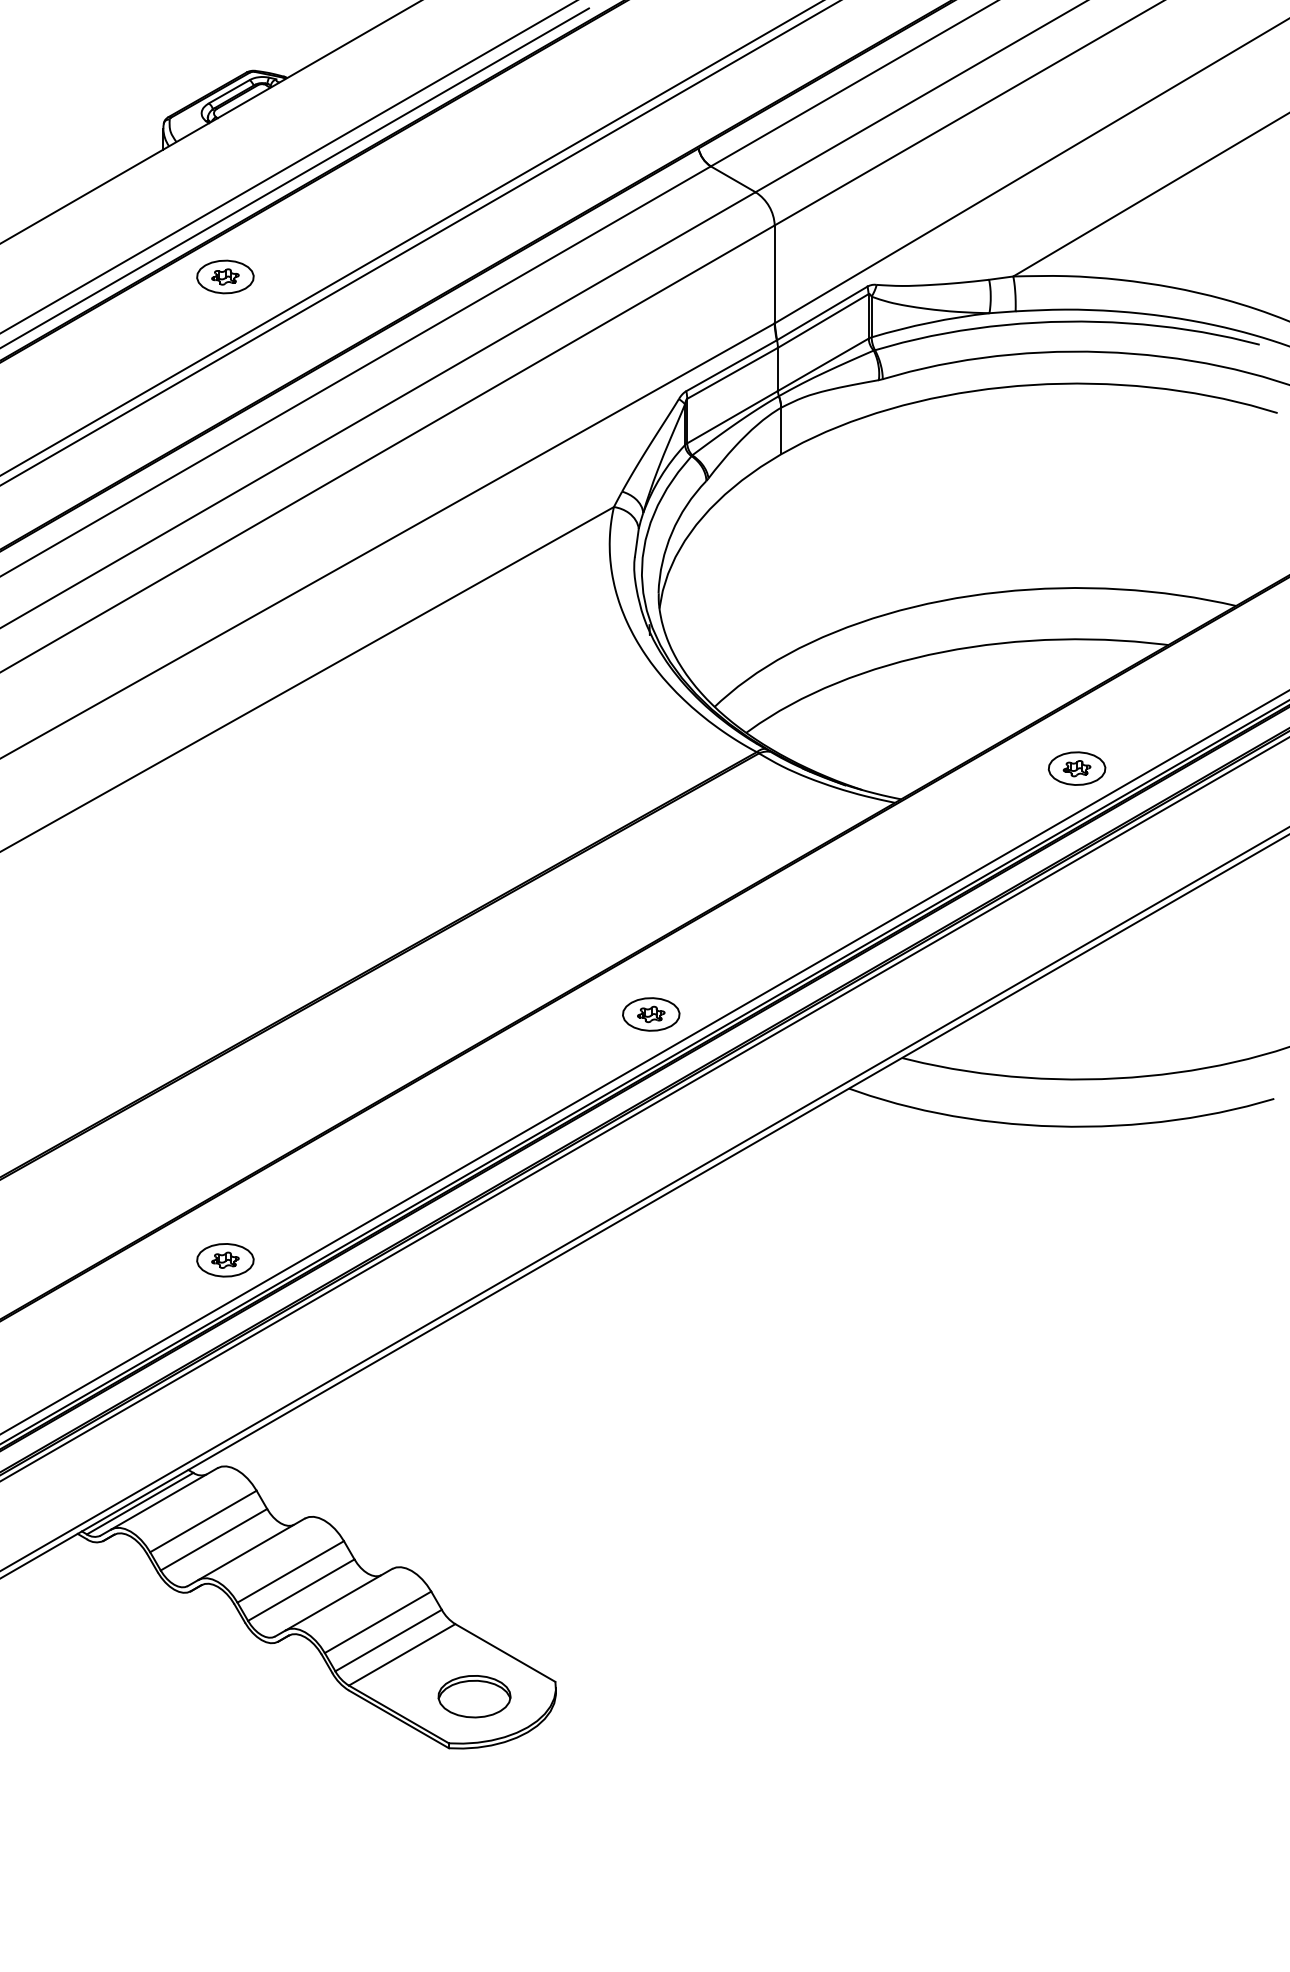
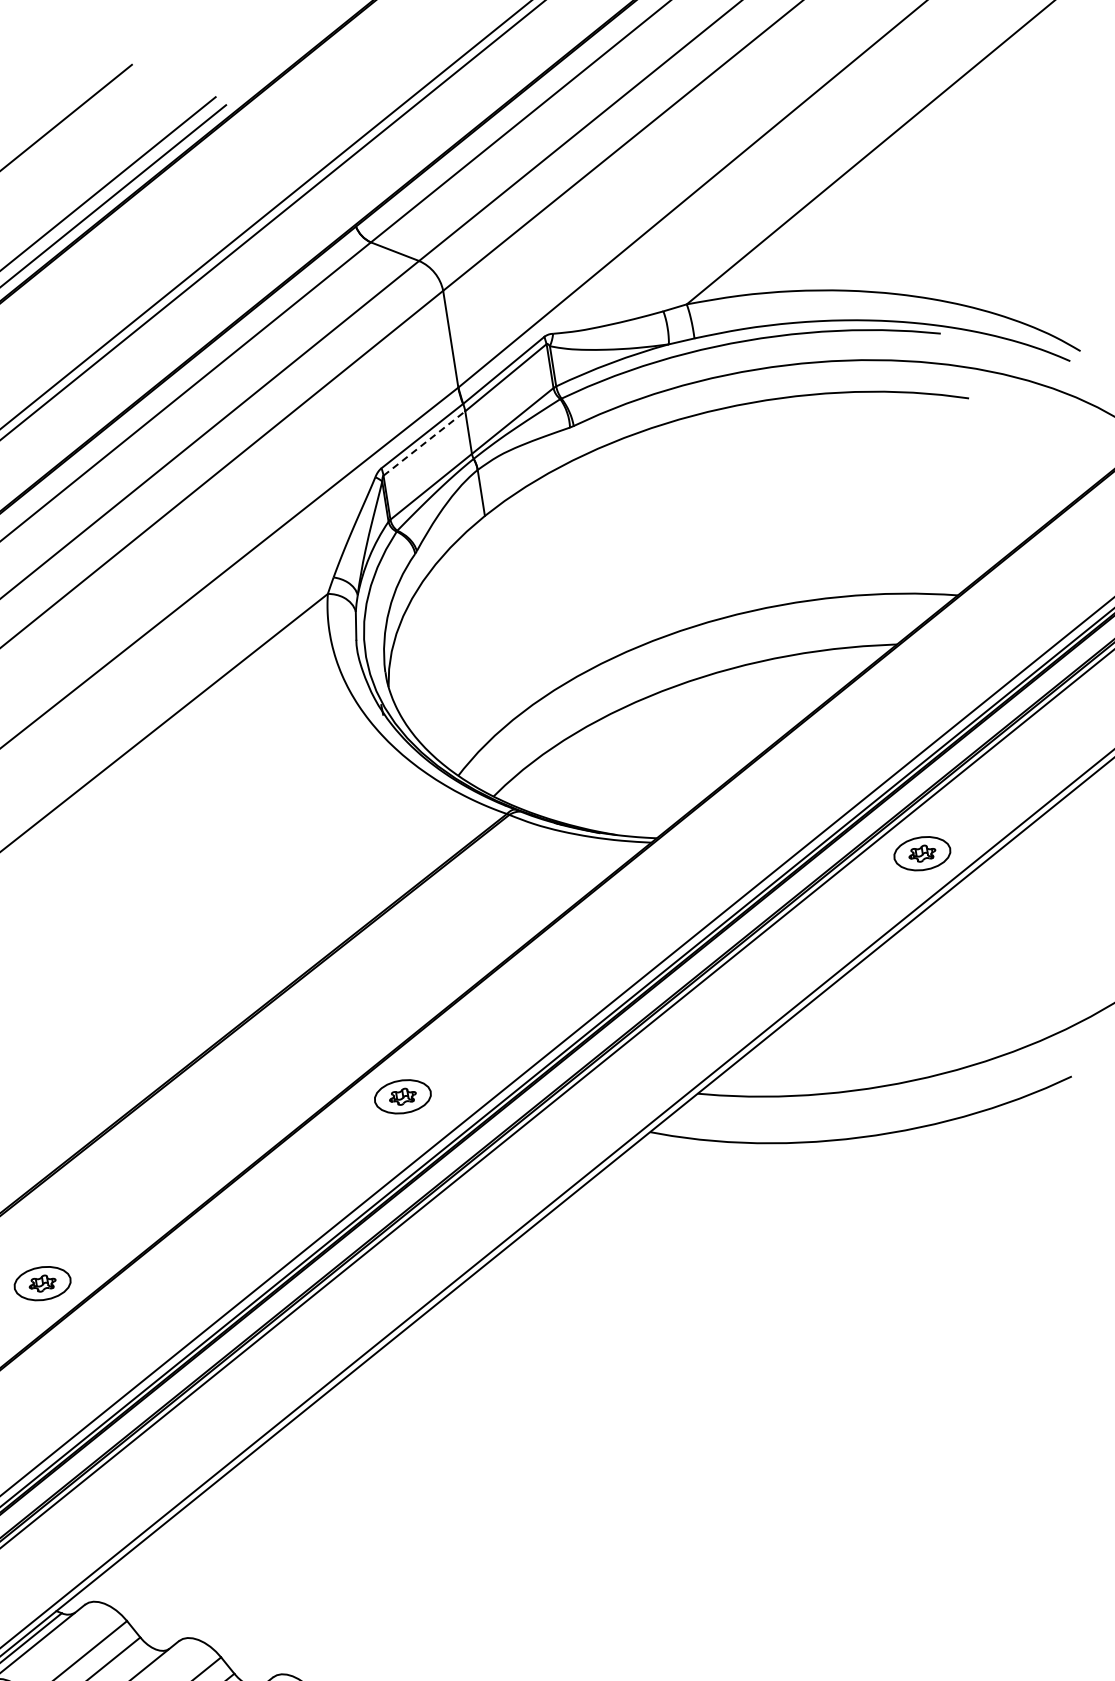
line: (733, 373) -> (425, 443), solid -> dashed
part: (1076, 768) -> (921, 853), moved
part: (651, 1014) -> (403, 1096), moved
part: (225, 1260) -> (42, 1283), moved

